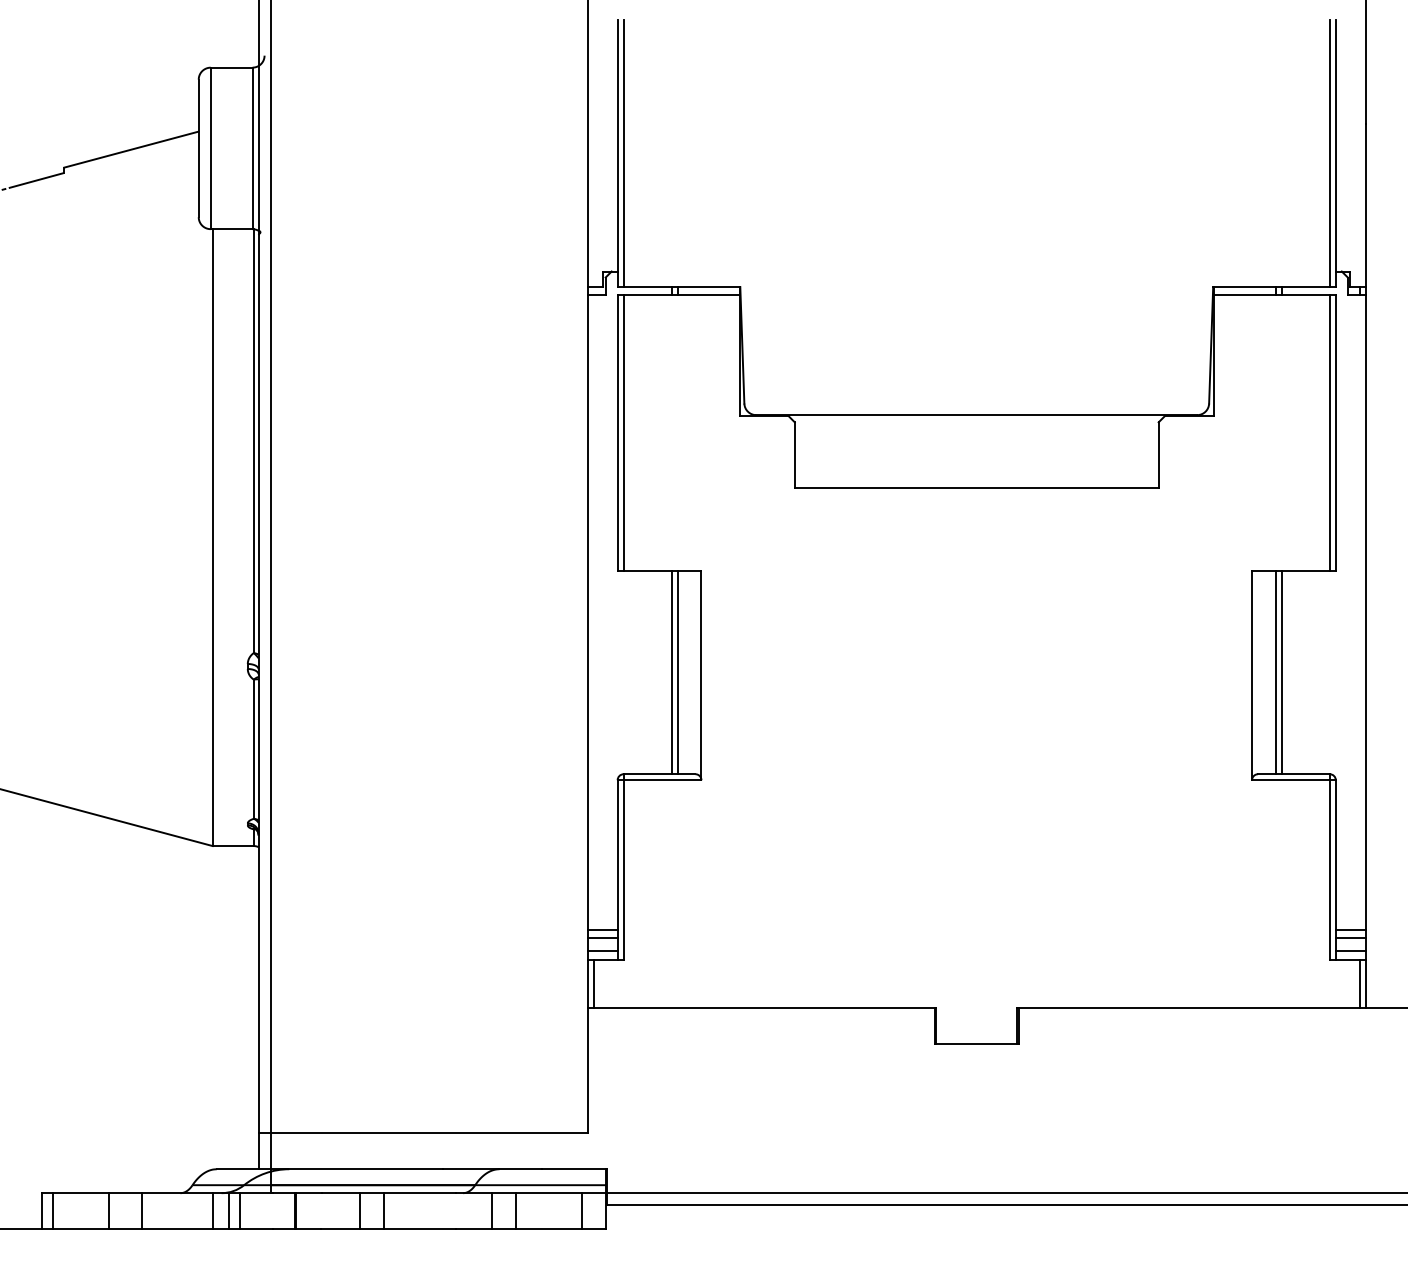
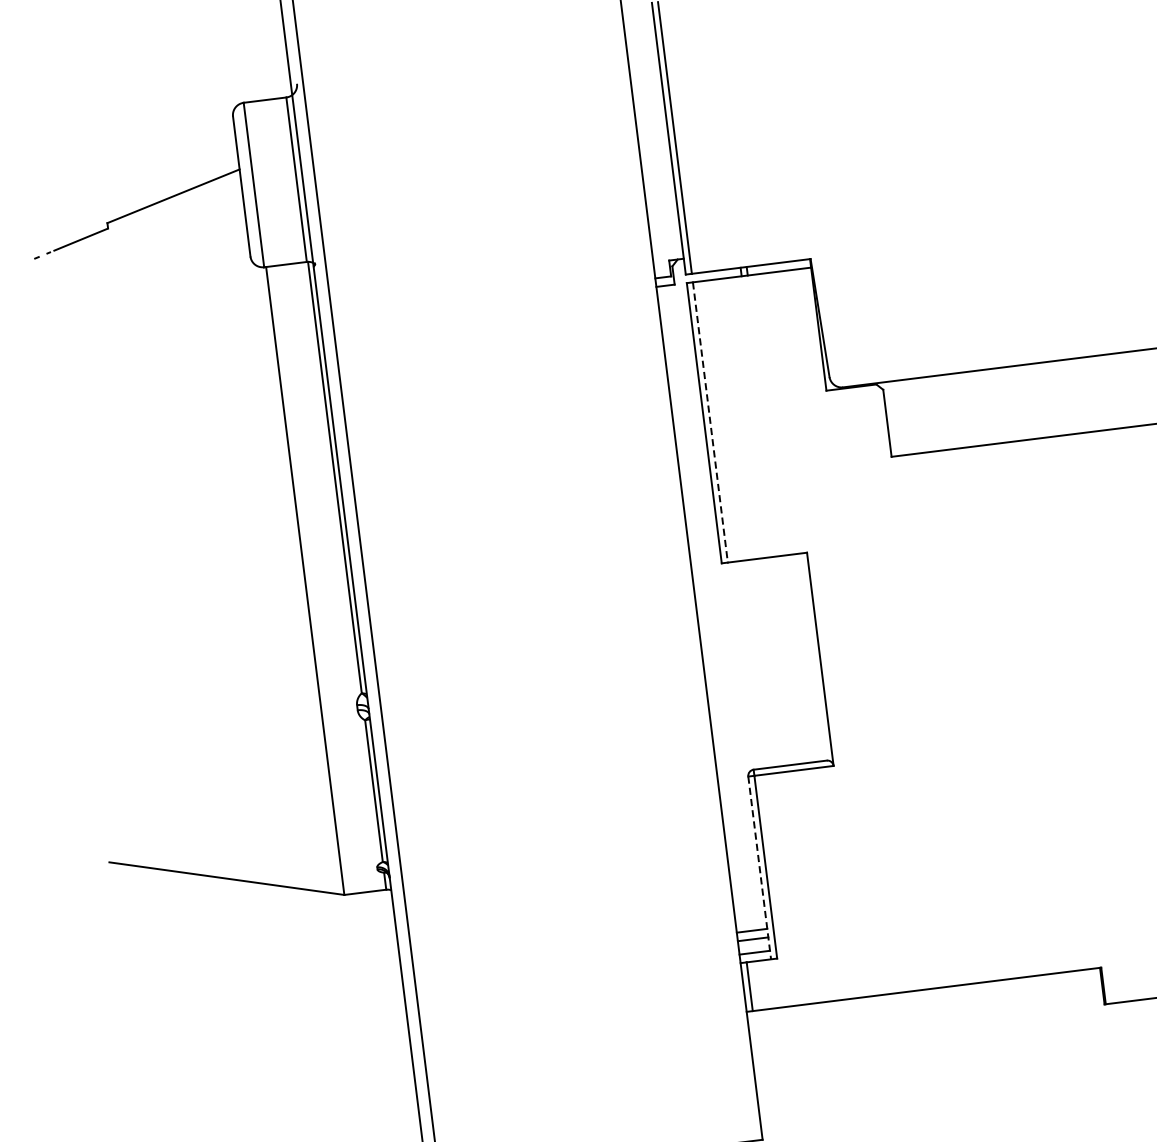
line: (623, 433) -> (710, 422), solid -> dashed
line: (671, 672) -> (789, 660), removed
line: (677, 672) -> (795, 659), removed
line: (617, 869) -> (759, 867), solid -> dashed

